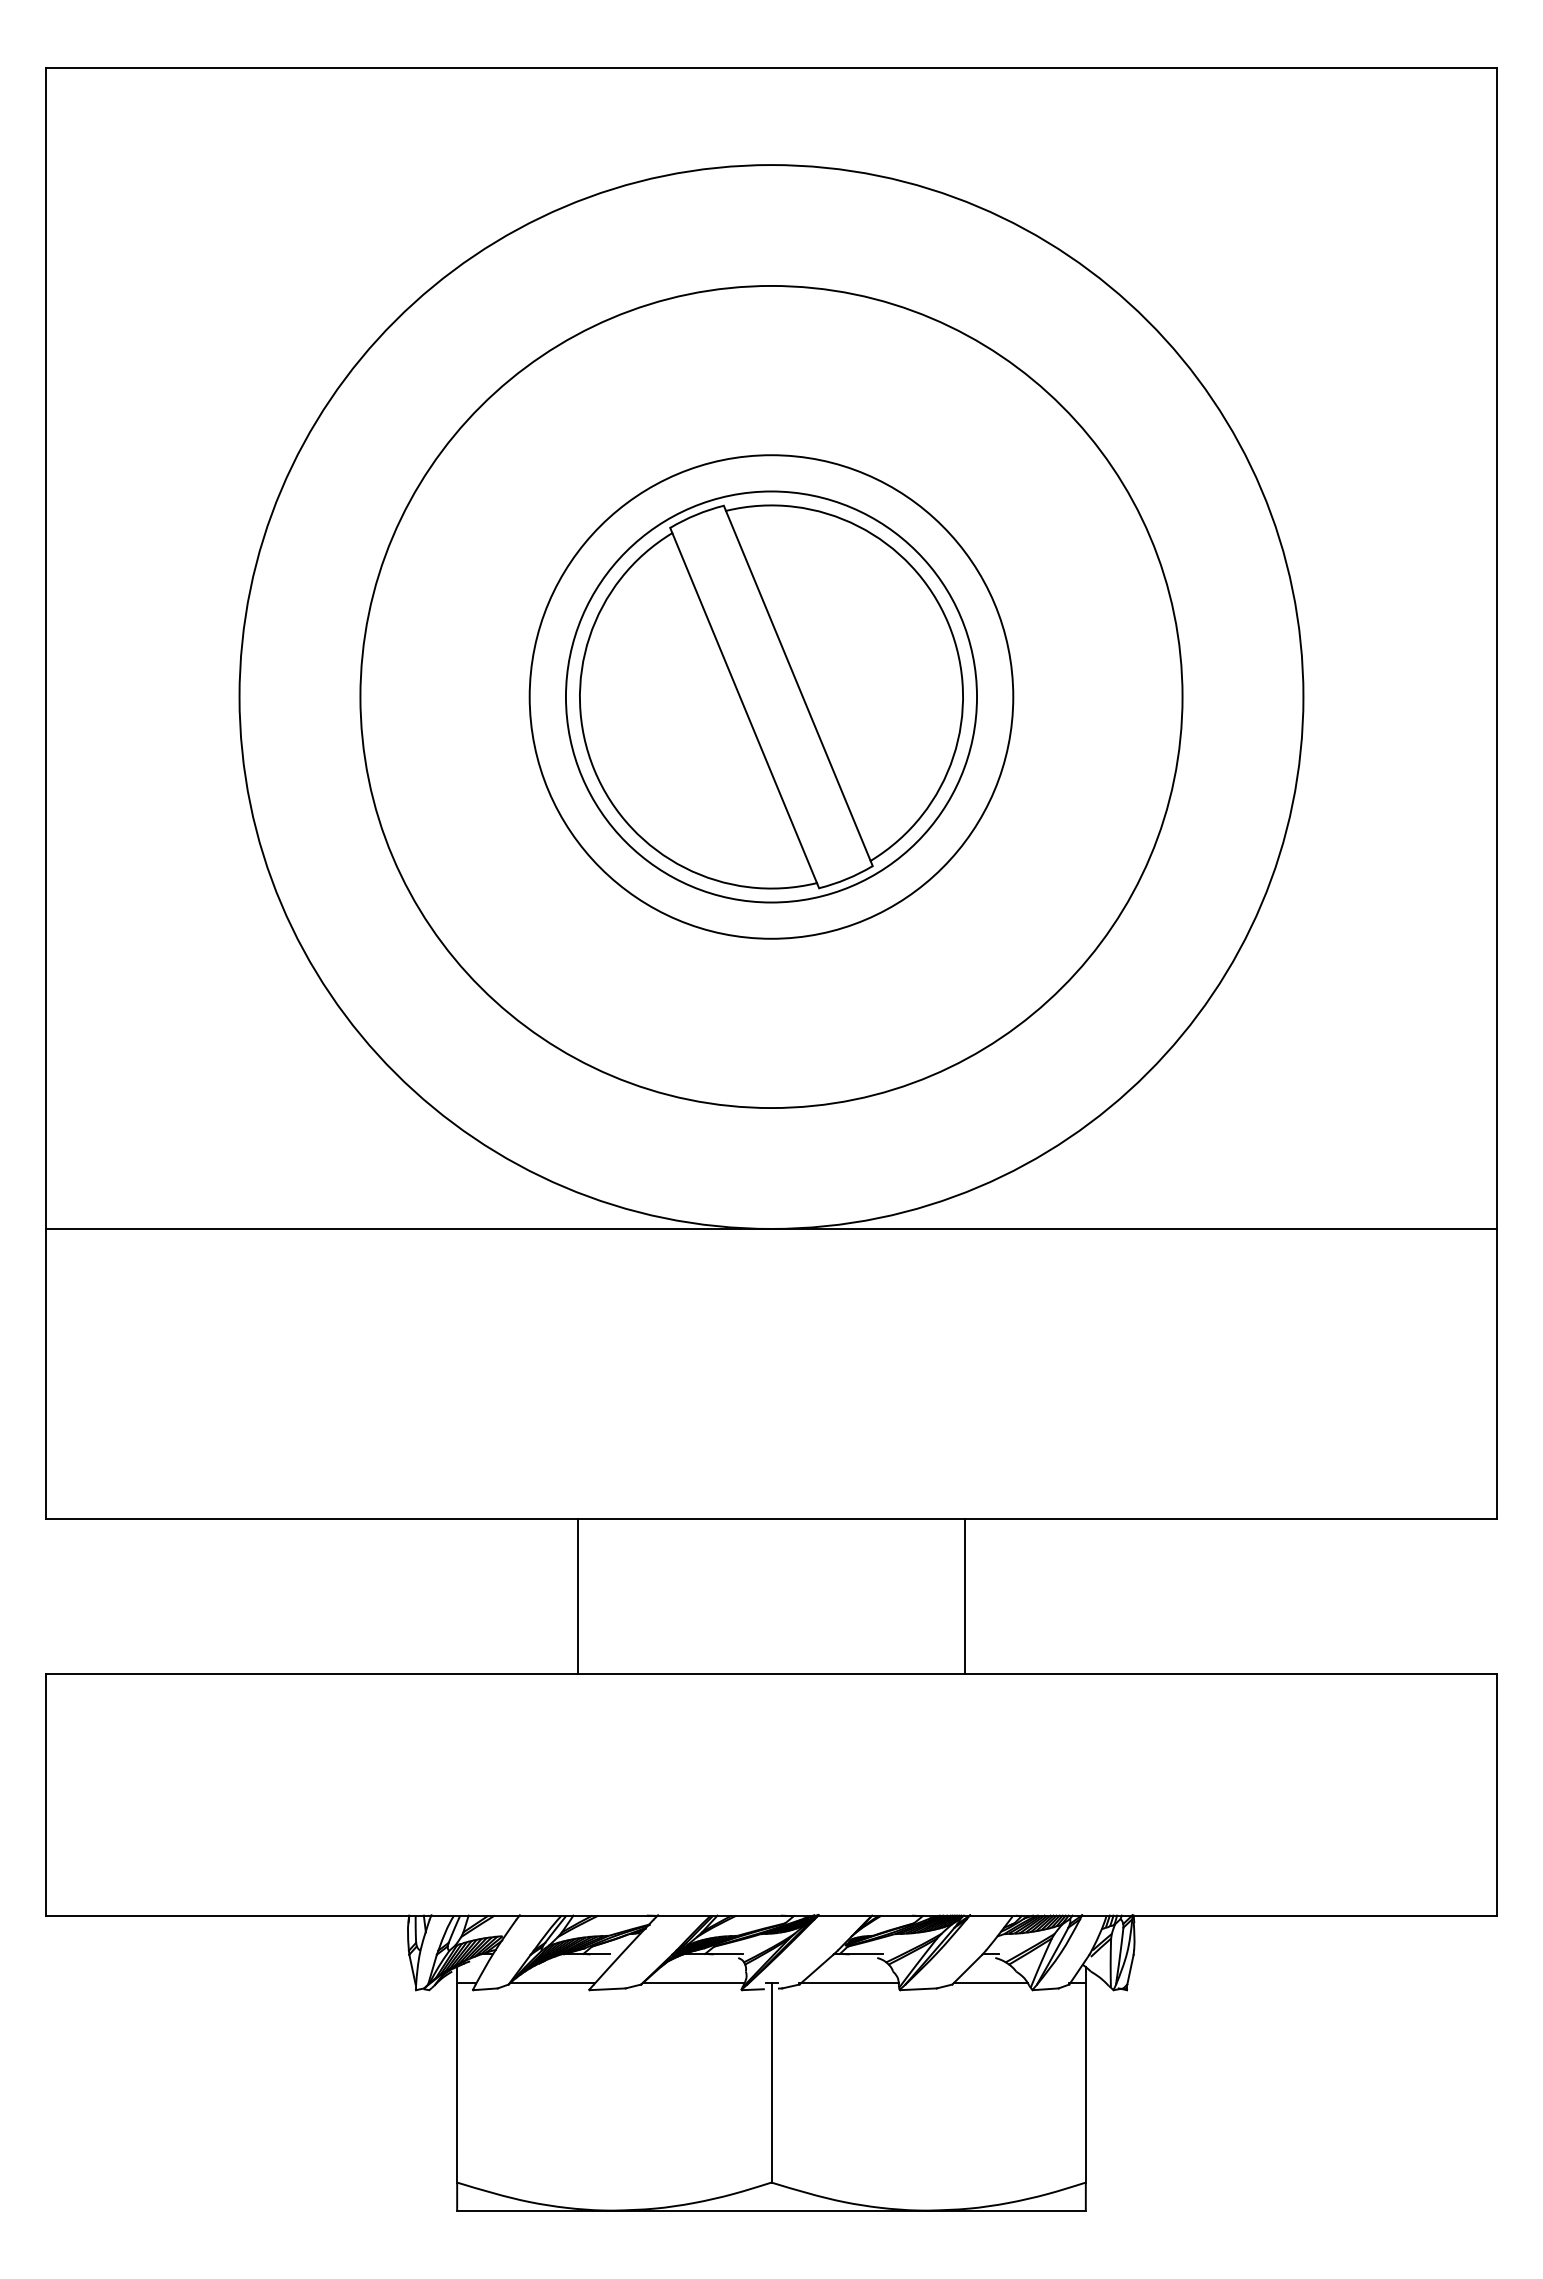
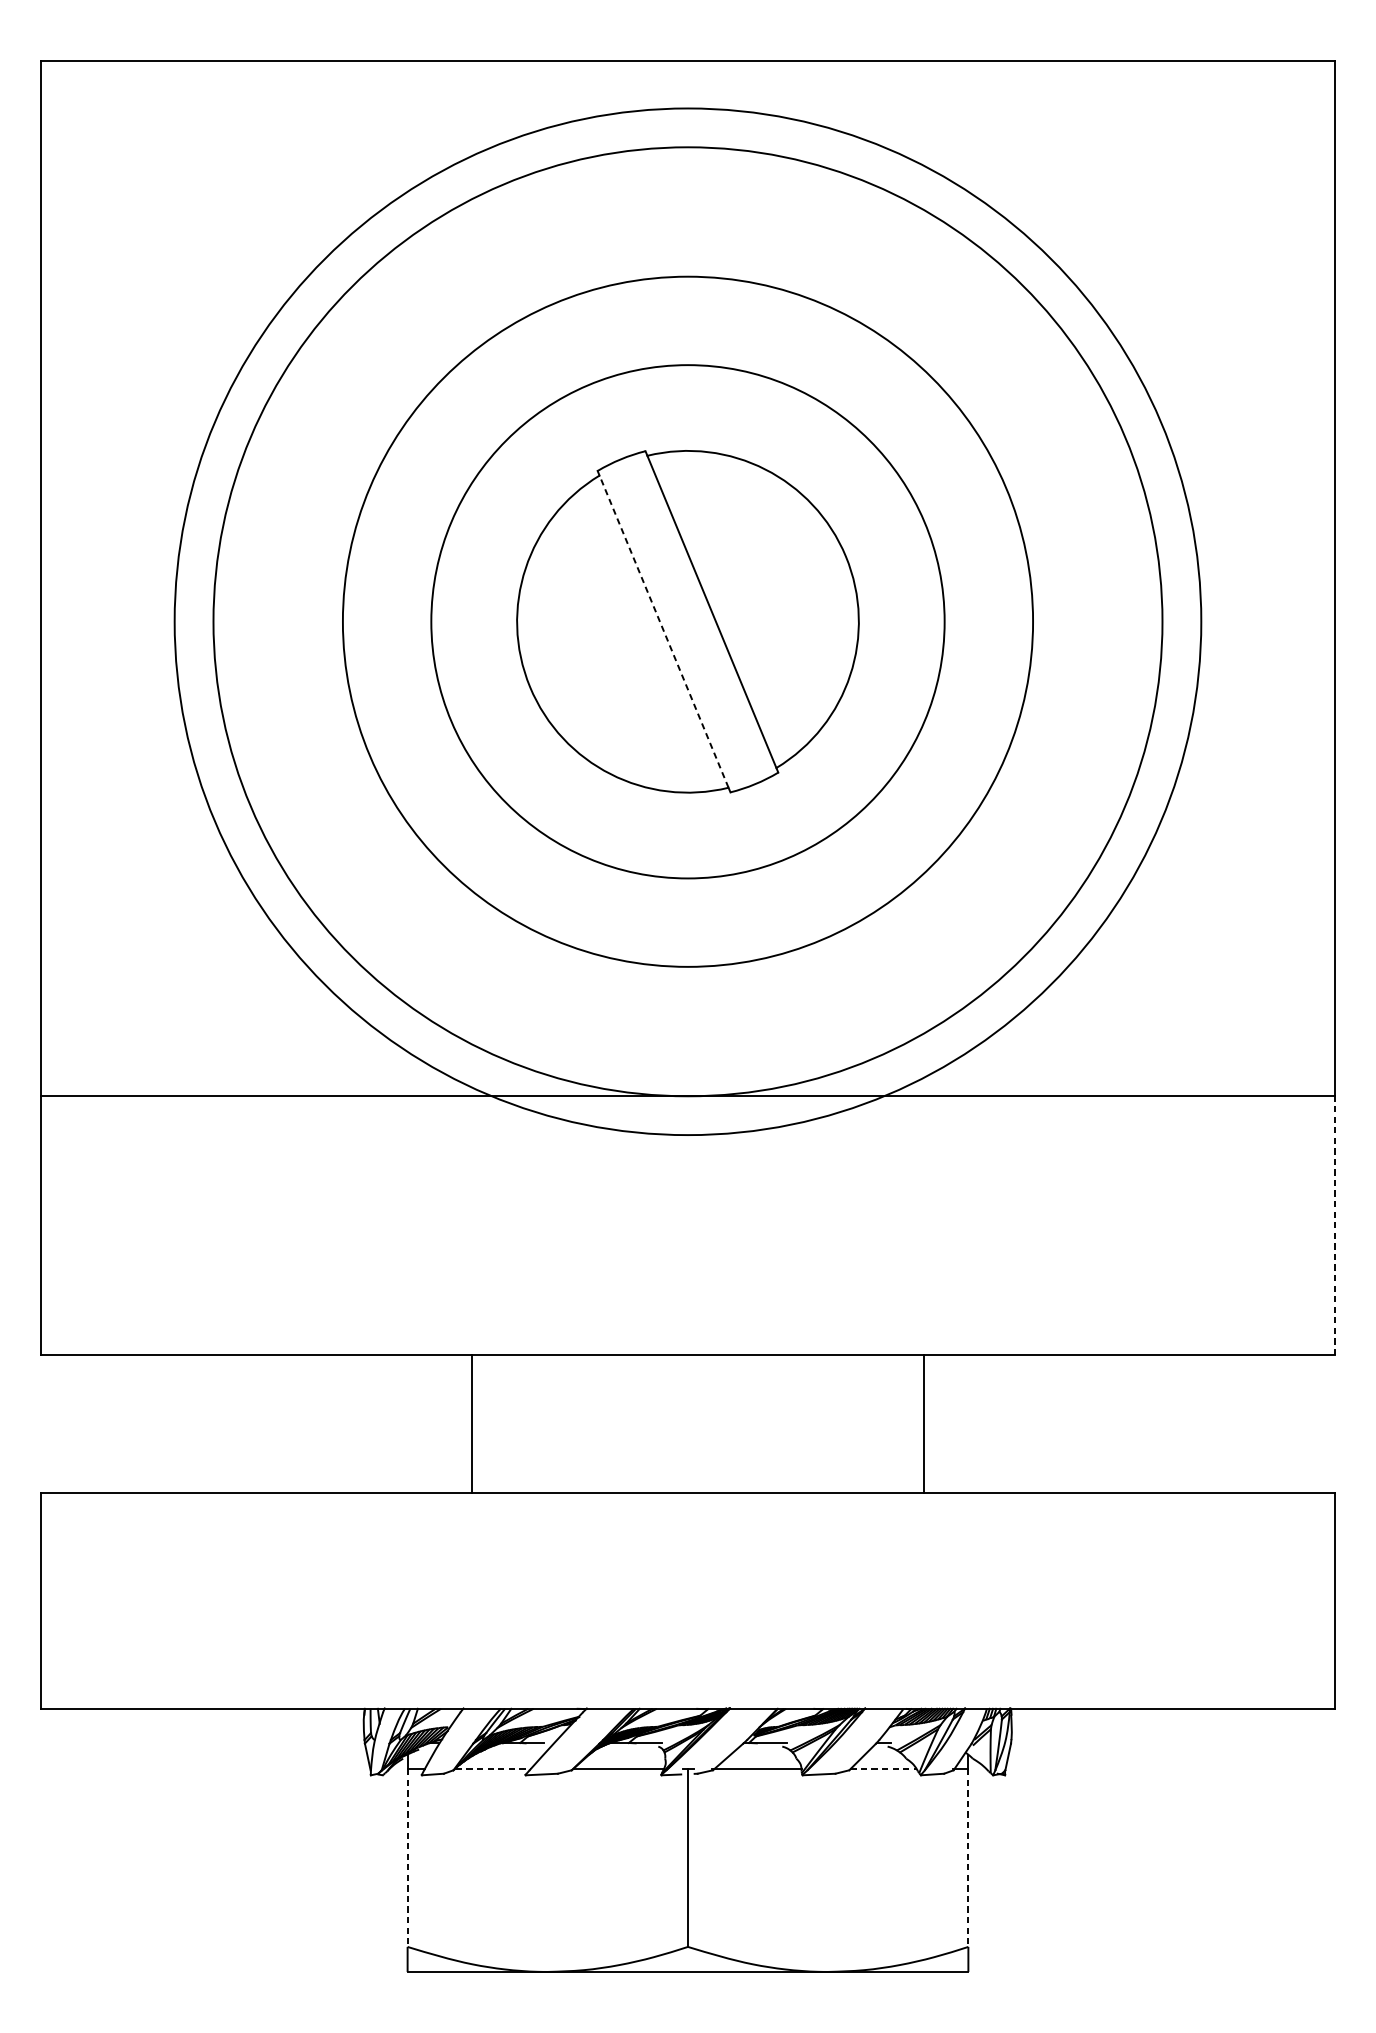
circle: (771, 696) -> (688, 621), size x1.4
circle: (771, 696) -> (688, 621), size x1.4
circle: (771, 696) -> (688, 621), size x1.6
line: (744, 707) -> (663, 631), solid -> dashed
line: (1496, 1373) -> (1334, 1225), solid -> dashed
line: (578, 1596) -> (472, 1424), moved
line: (964, 1596) -> (923, 1424), moved
line: (553, 1983) -> (493, 1769), solid -> dashed
line: (991, 1983) -> (884, 1769), solid -> dashed
line: (457, 2082) -> (407, 1857), solid -> dashed
line: (1085, 2082) -> (968, 1857), solid -> dashed

